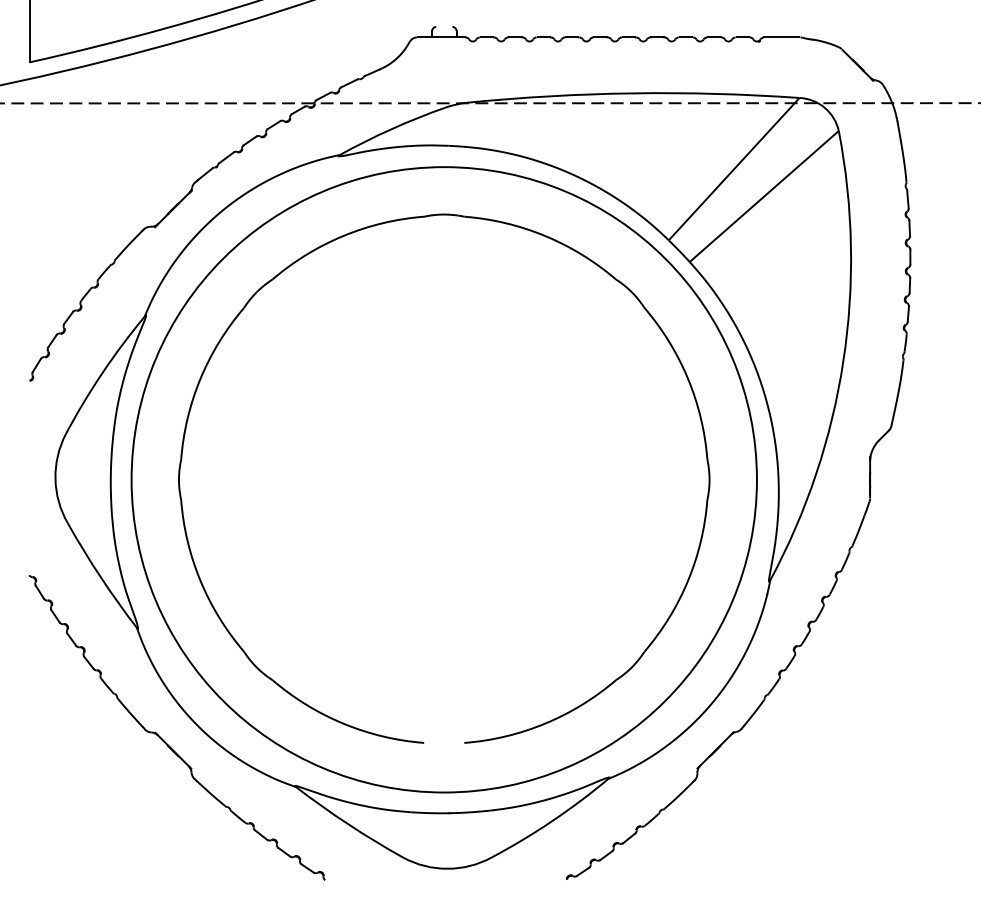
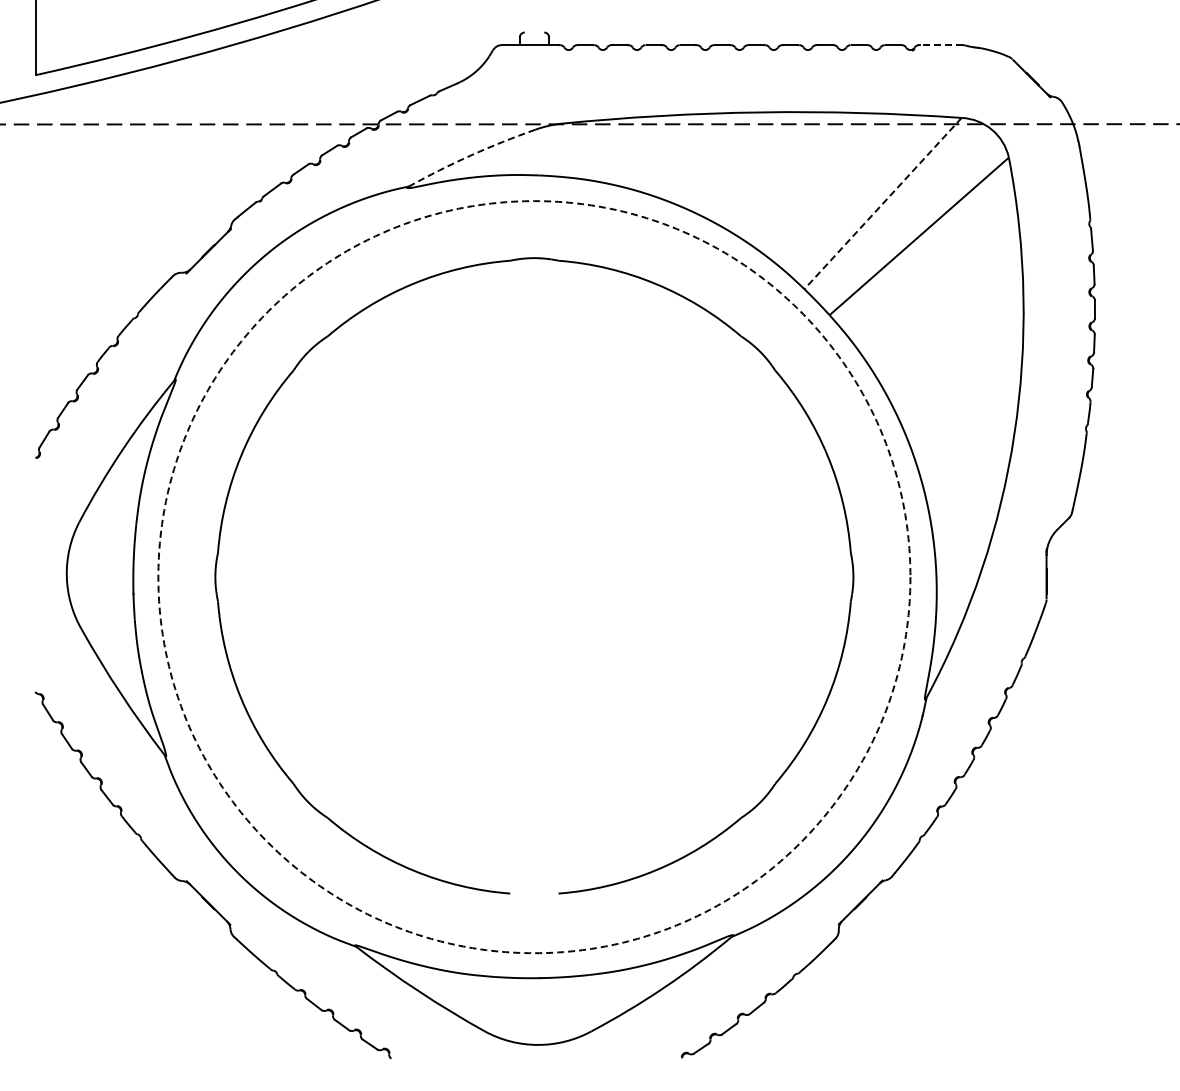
line: (782, 37) -> (941, 45), solid -> dashed
arc: (391, 129) -> (470, 155), solid -> dashed
line: (733, 169) -> (882, 203), solid -> dashed
circle: (444, 480) -> (534, 577), solid -> dashed

